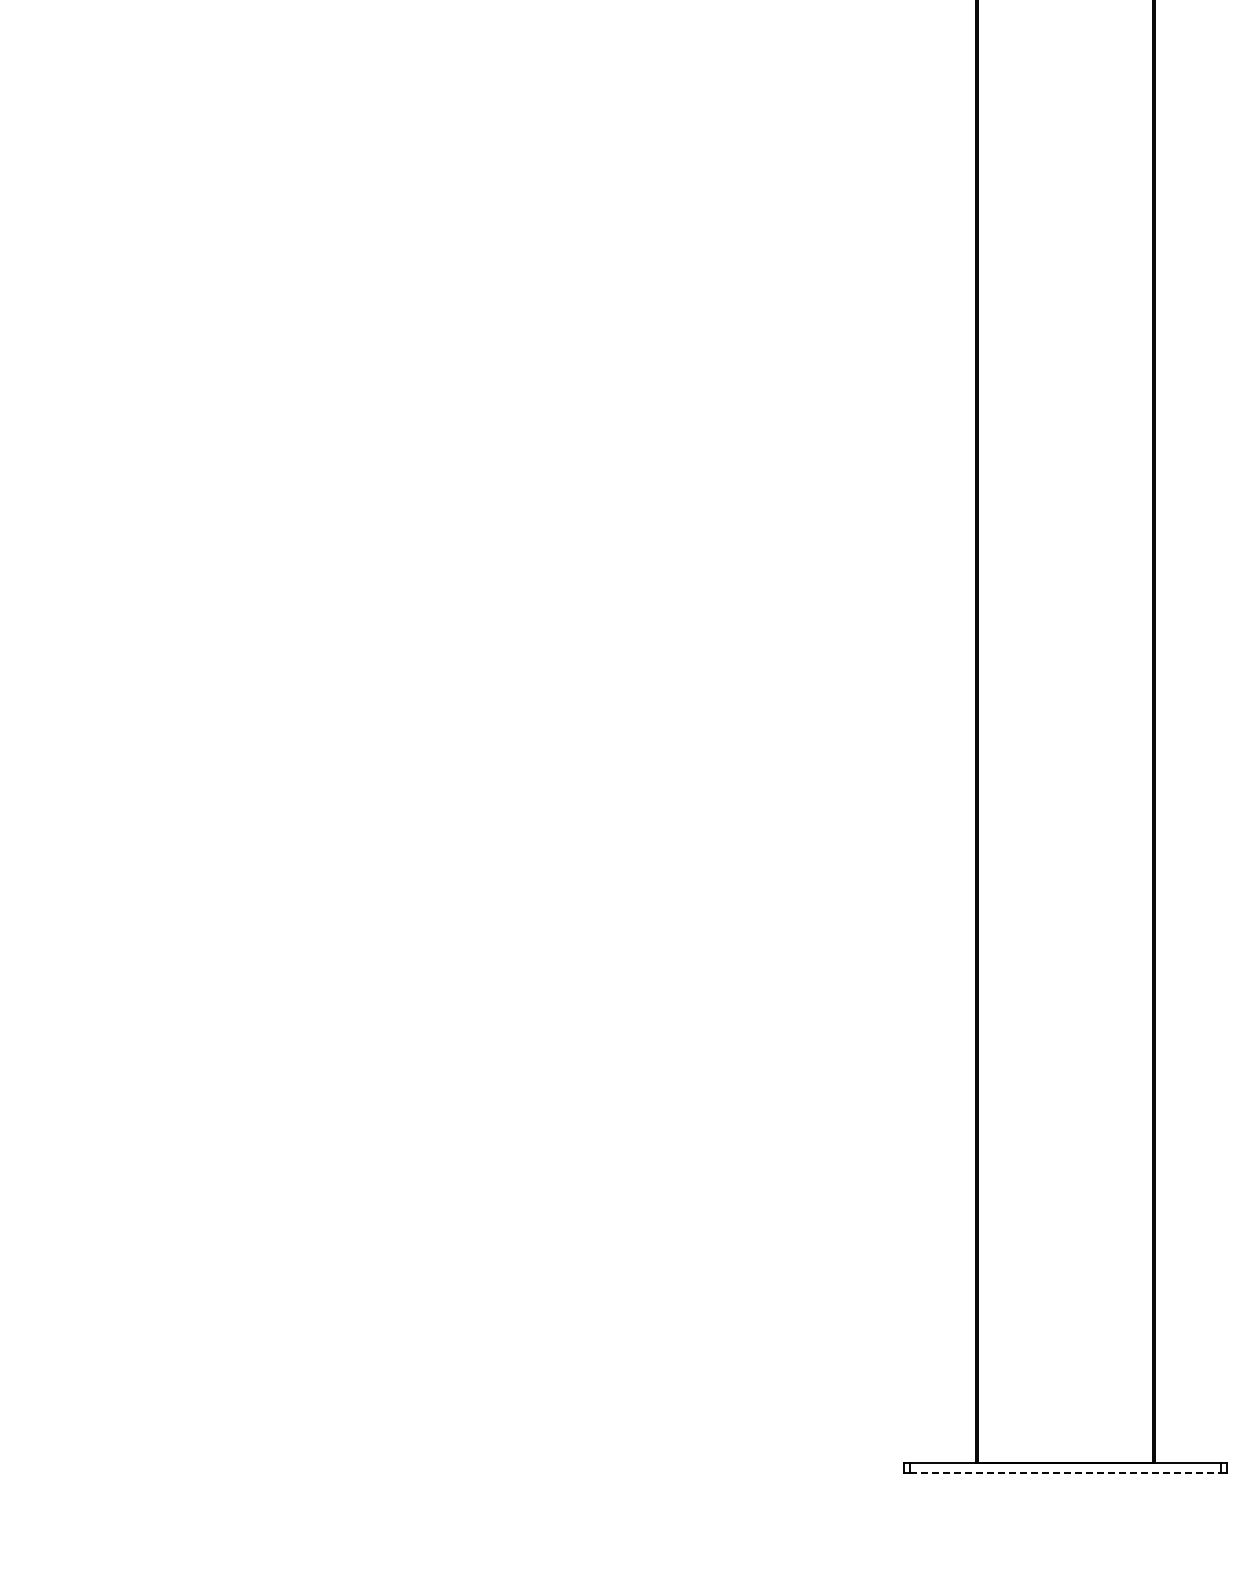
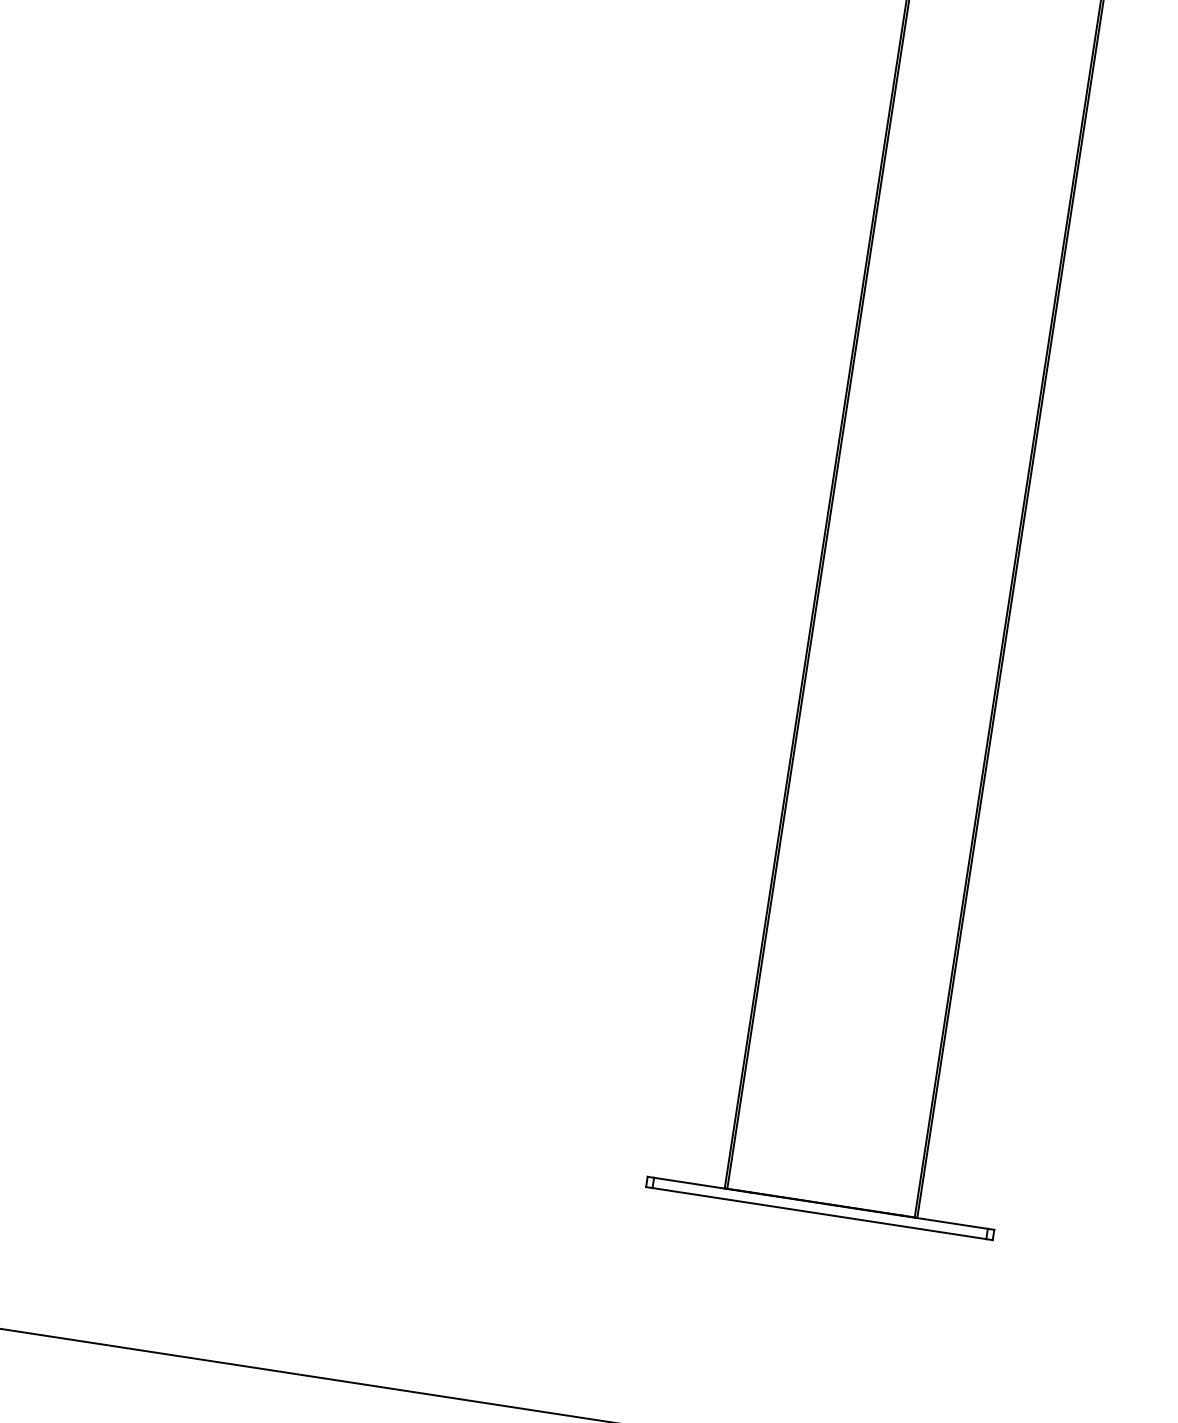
line: (1065, 1472) -> (819, 1213), dashed -> solid

